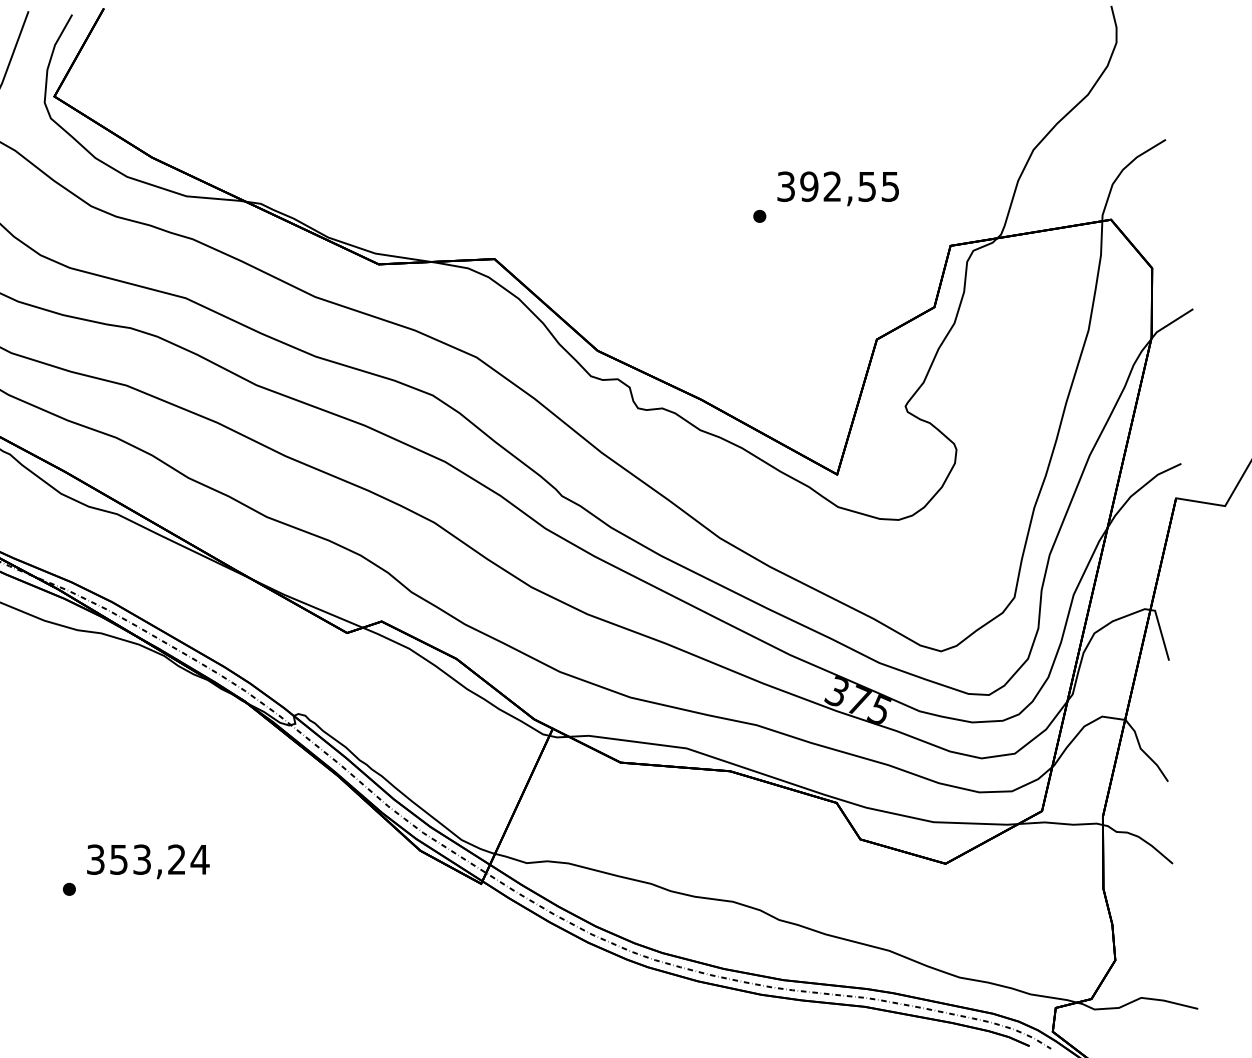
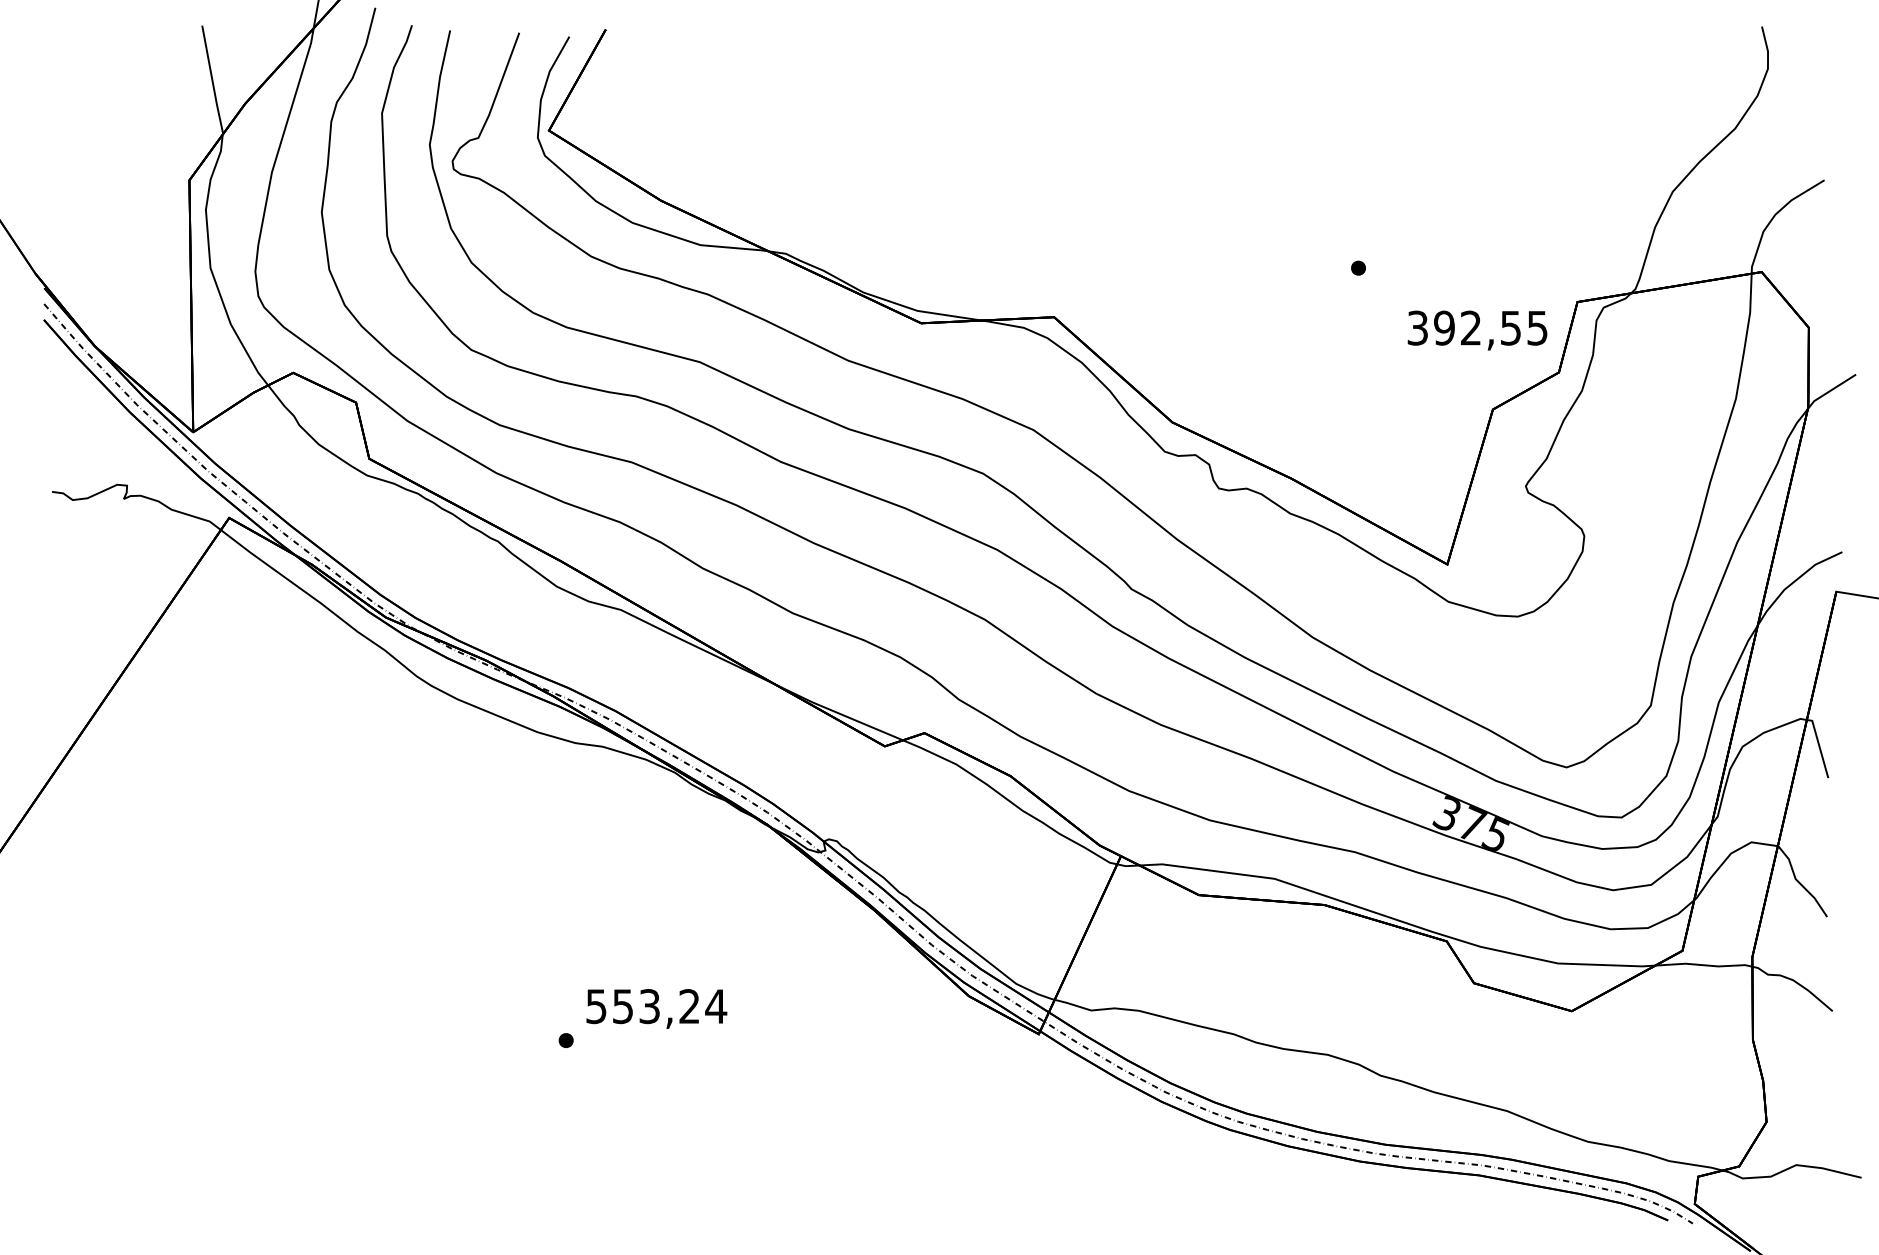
text: (838, 188) -> (1477, 330), moved
text: (95, 859) -> (596, 1006), 353,24 -> 553,24

